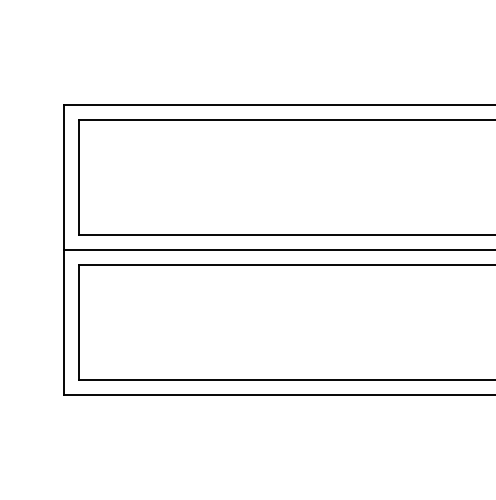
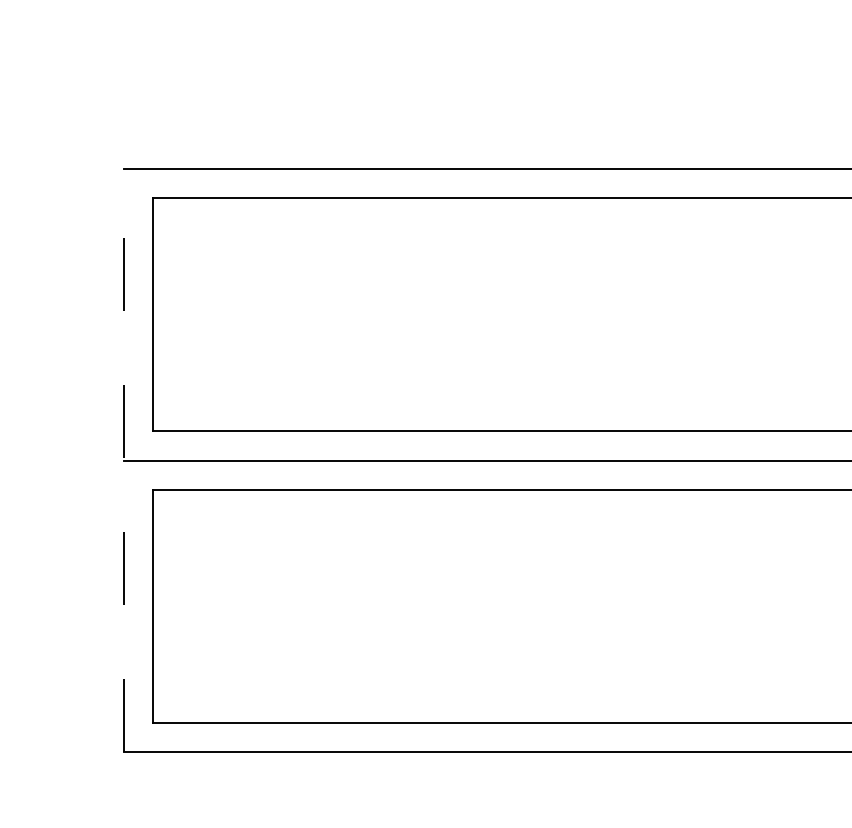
line: (64, 250) -> (124, 461), solid -> dashed

